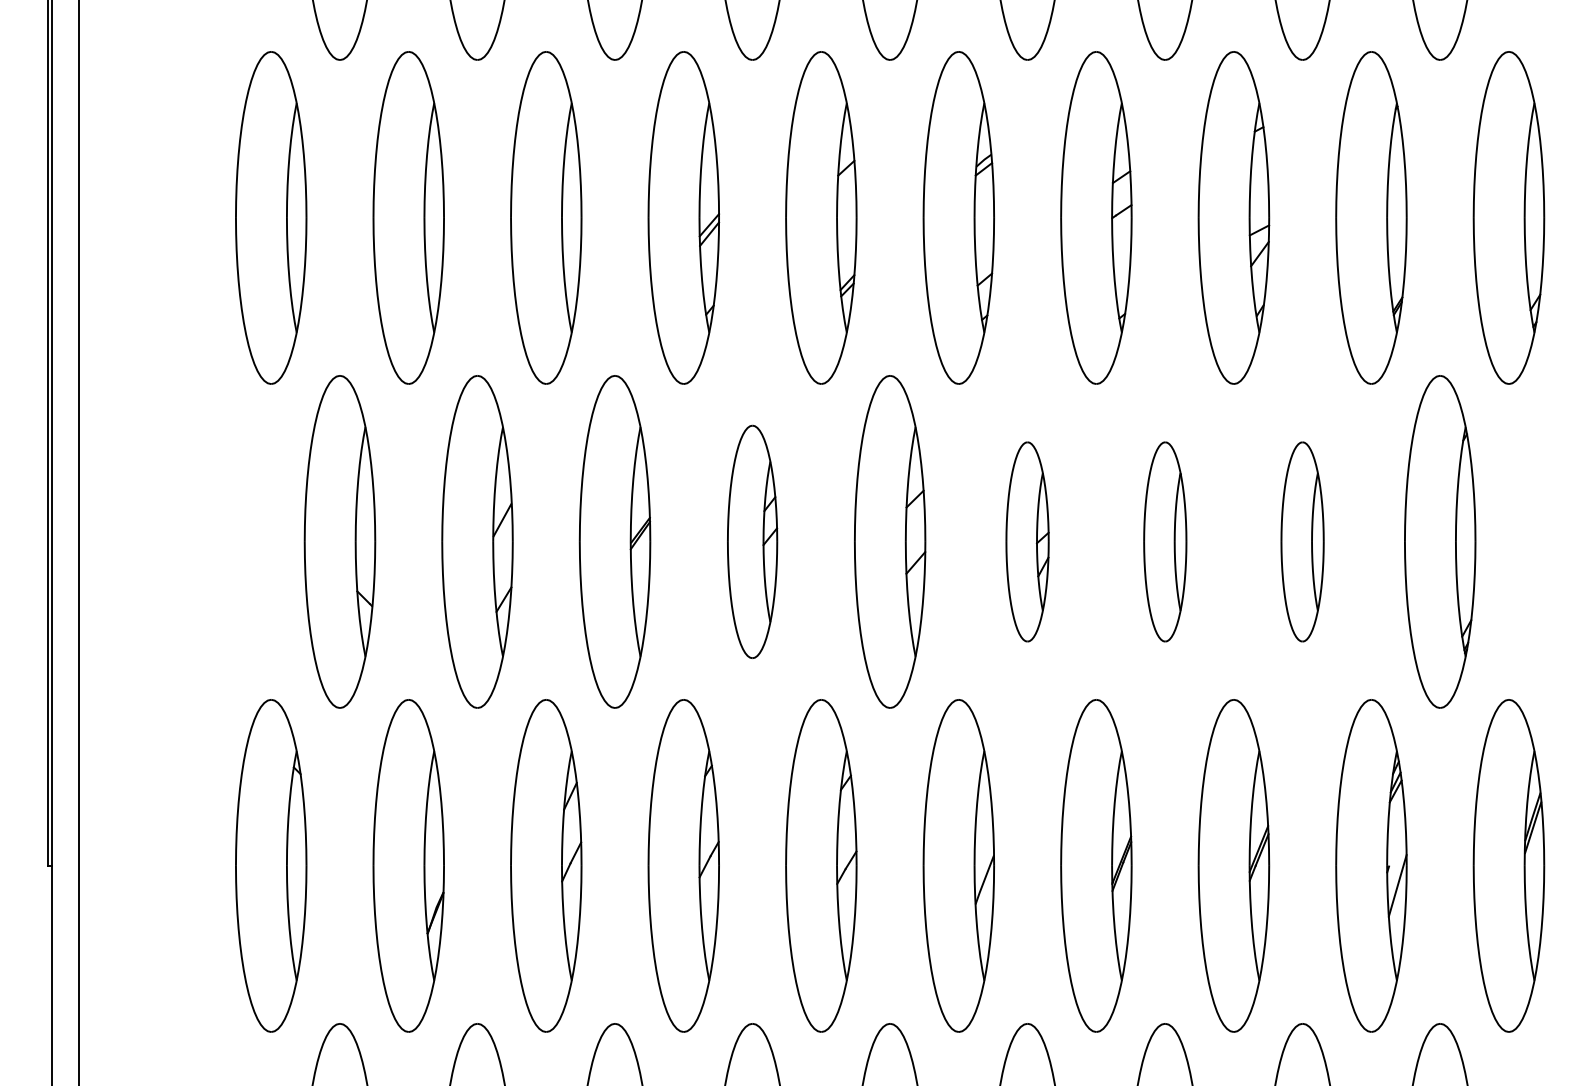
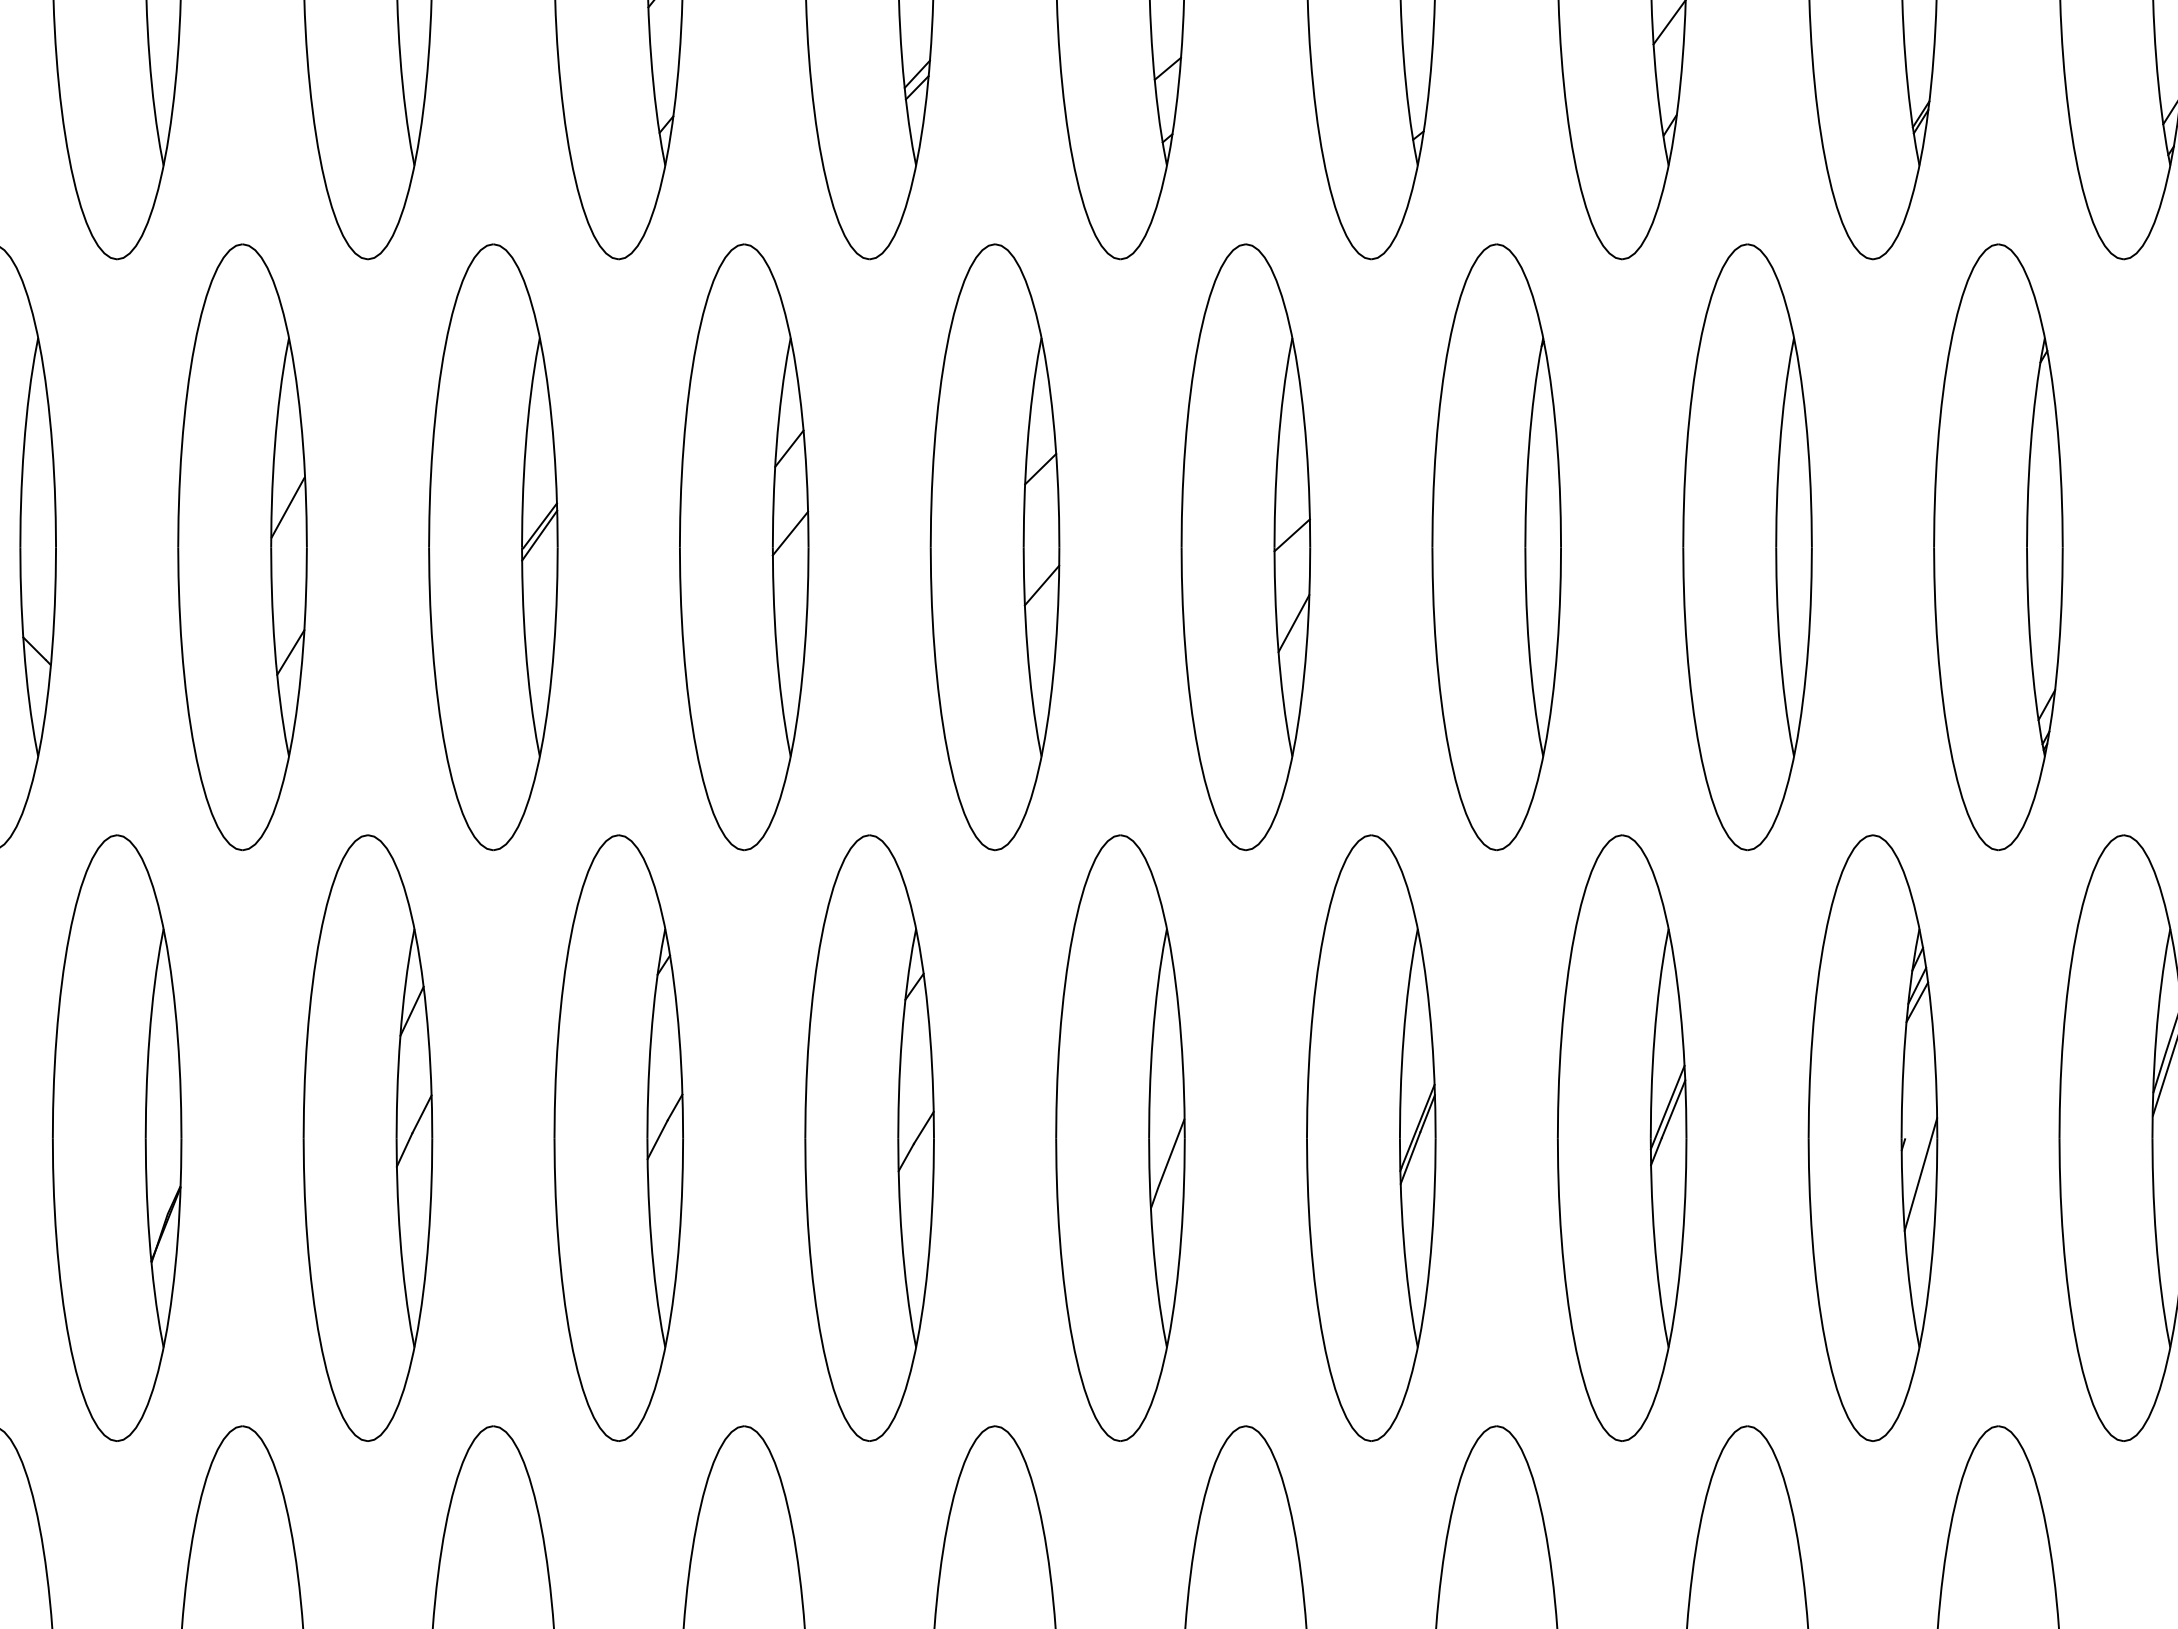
part: (752, 541) -> (744, 546), size x1.43
part: (1027, 541) -> (1245, 546), size x1.67
part: (1165, 541) -> (1497, 546), size x1.67
part: (1302, 541) -> (1747, 546), size x1.67

